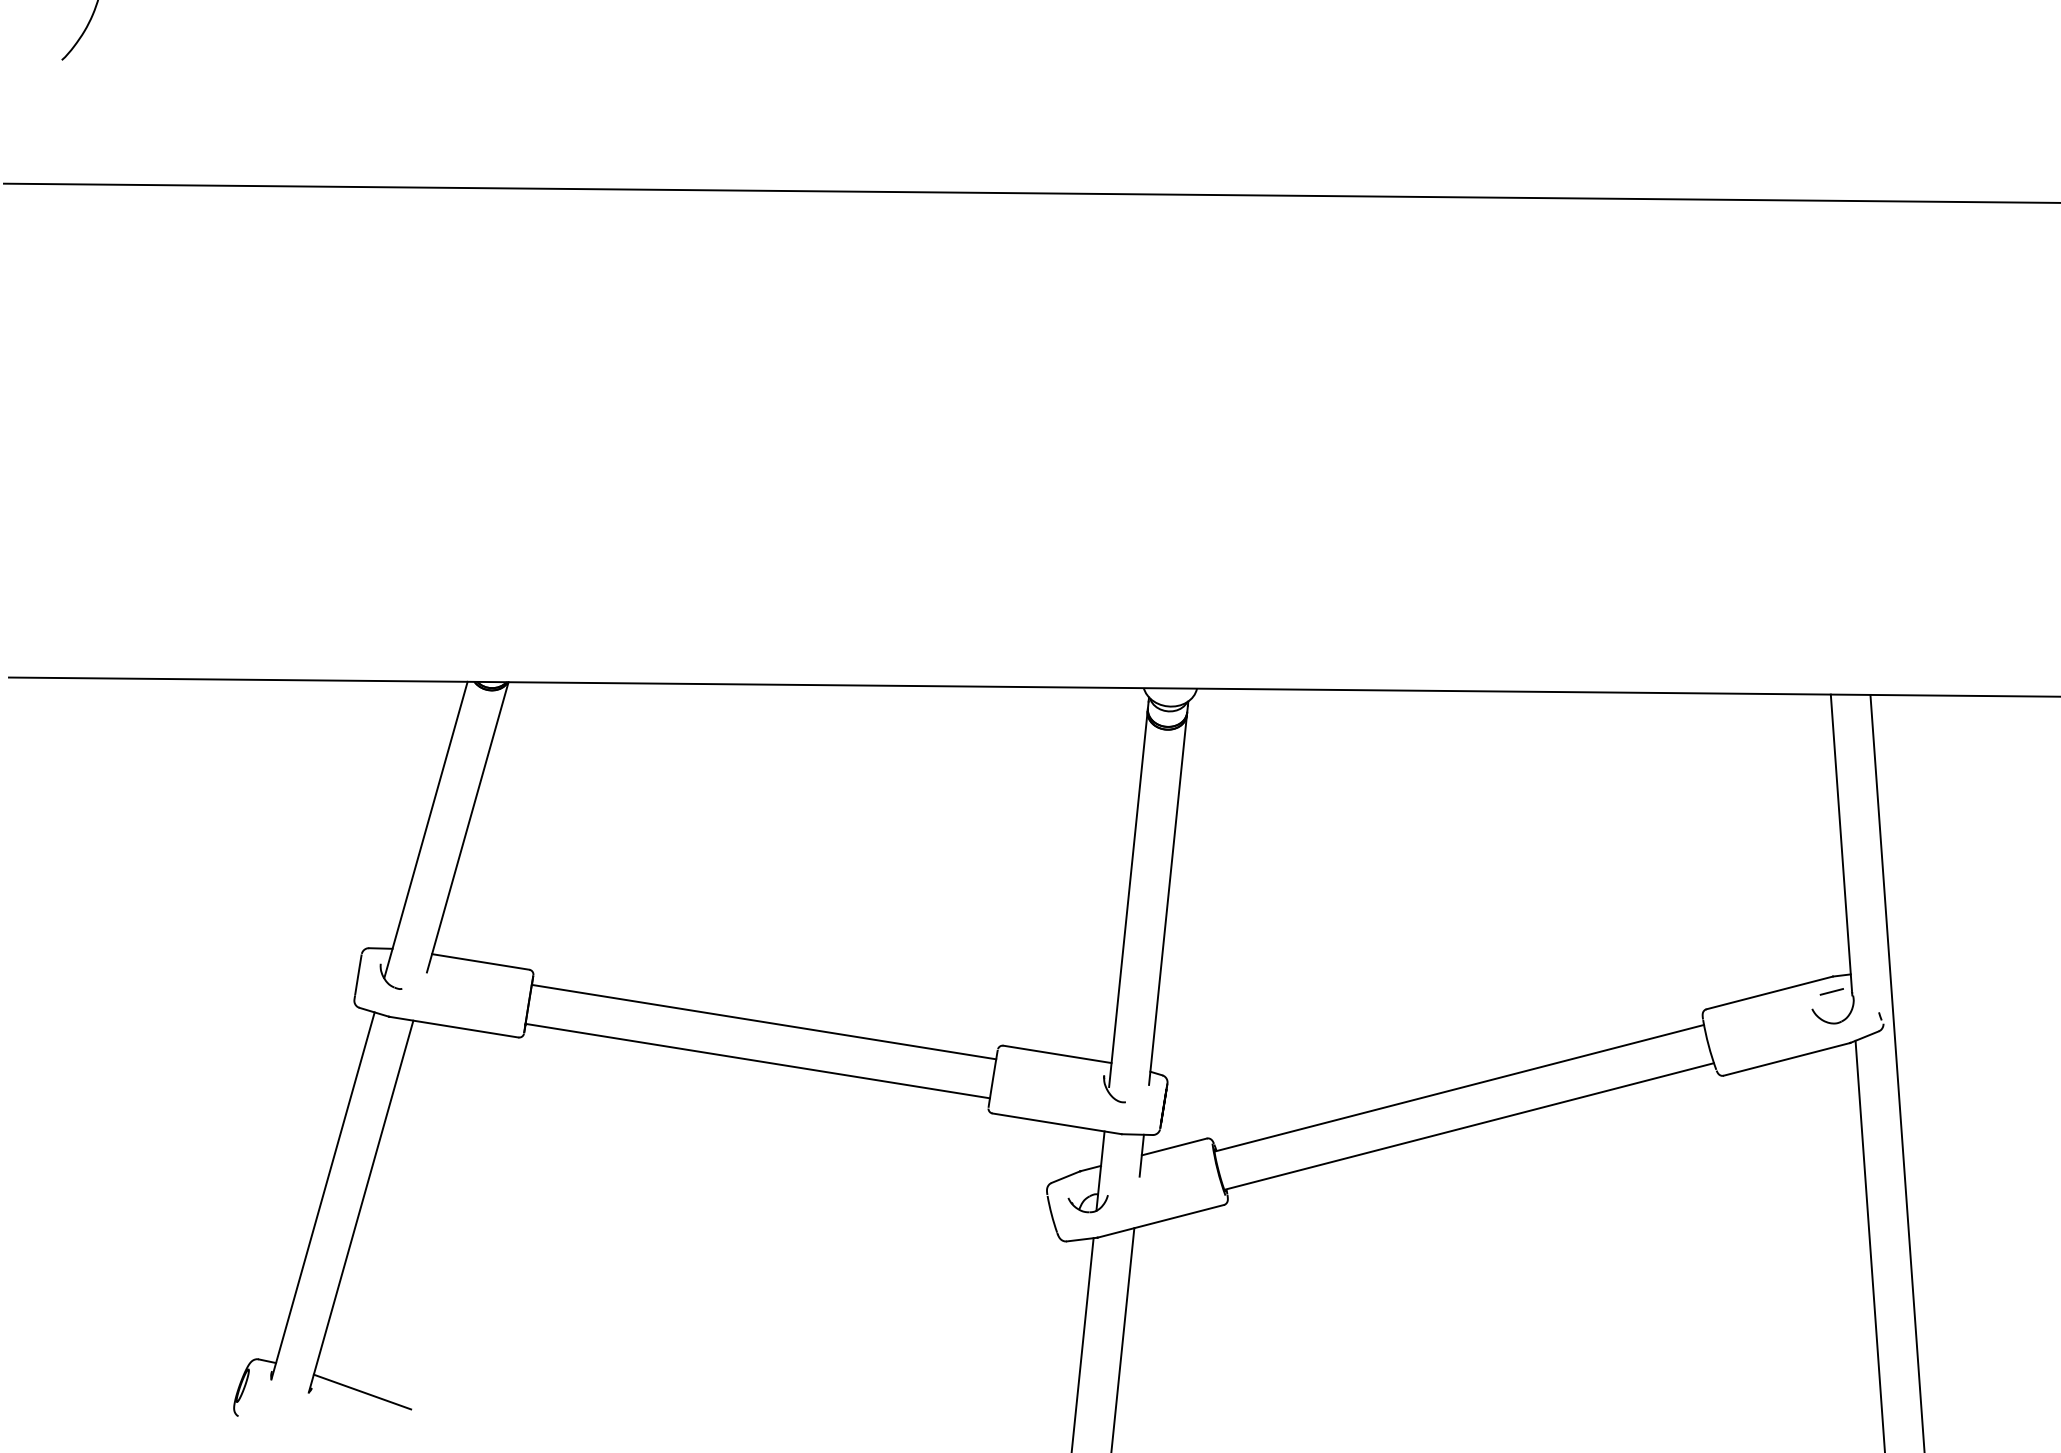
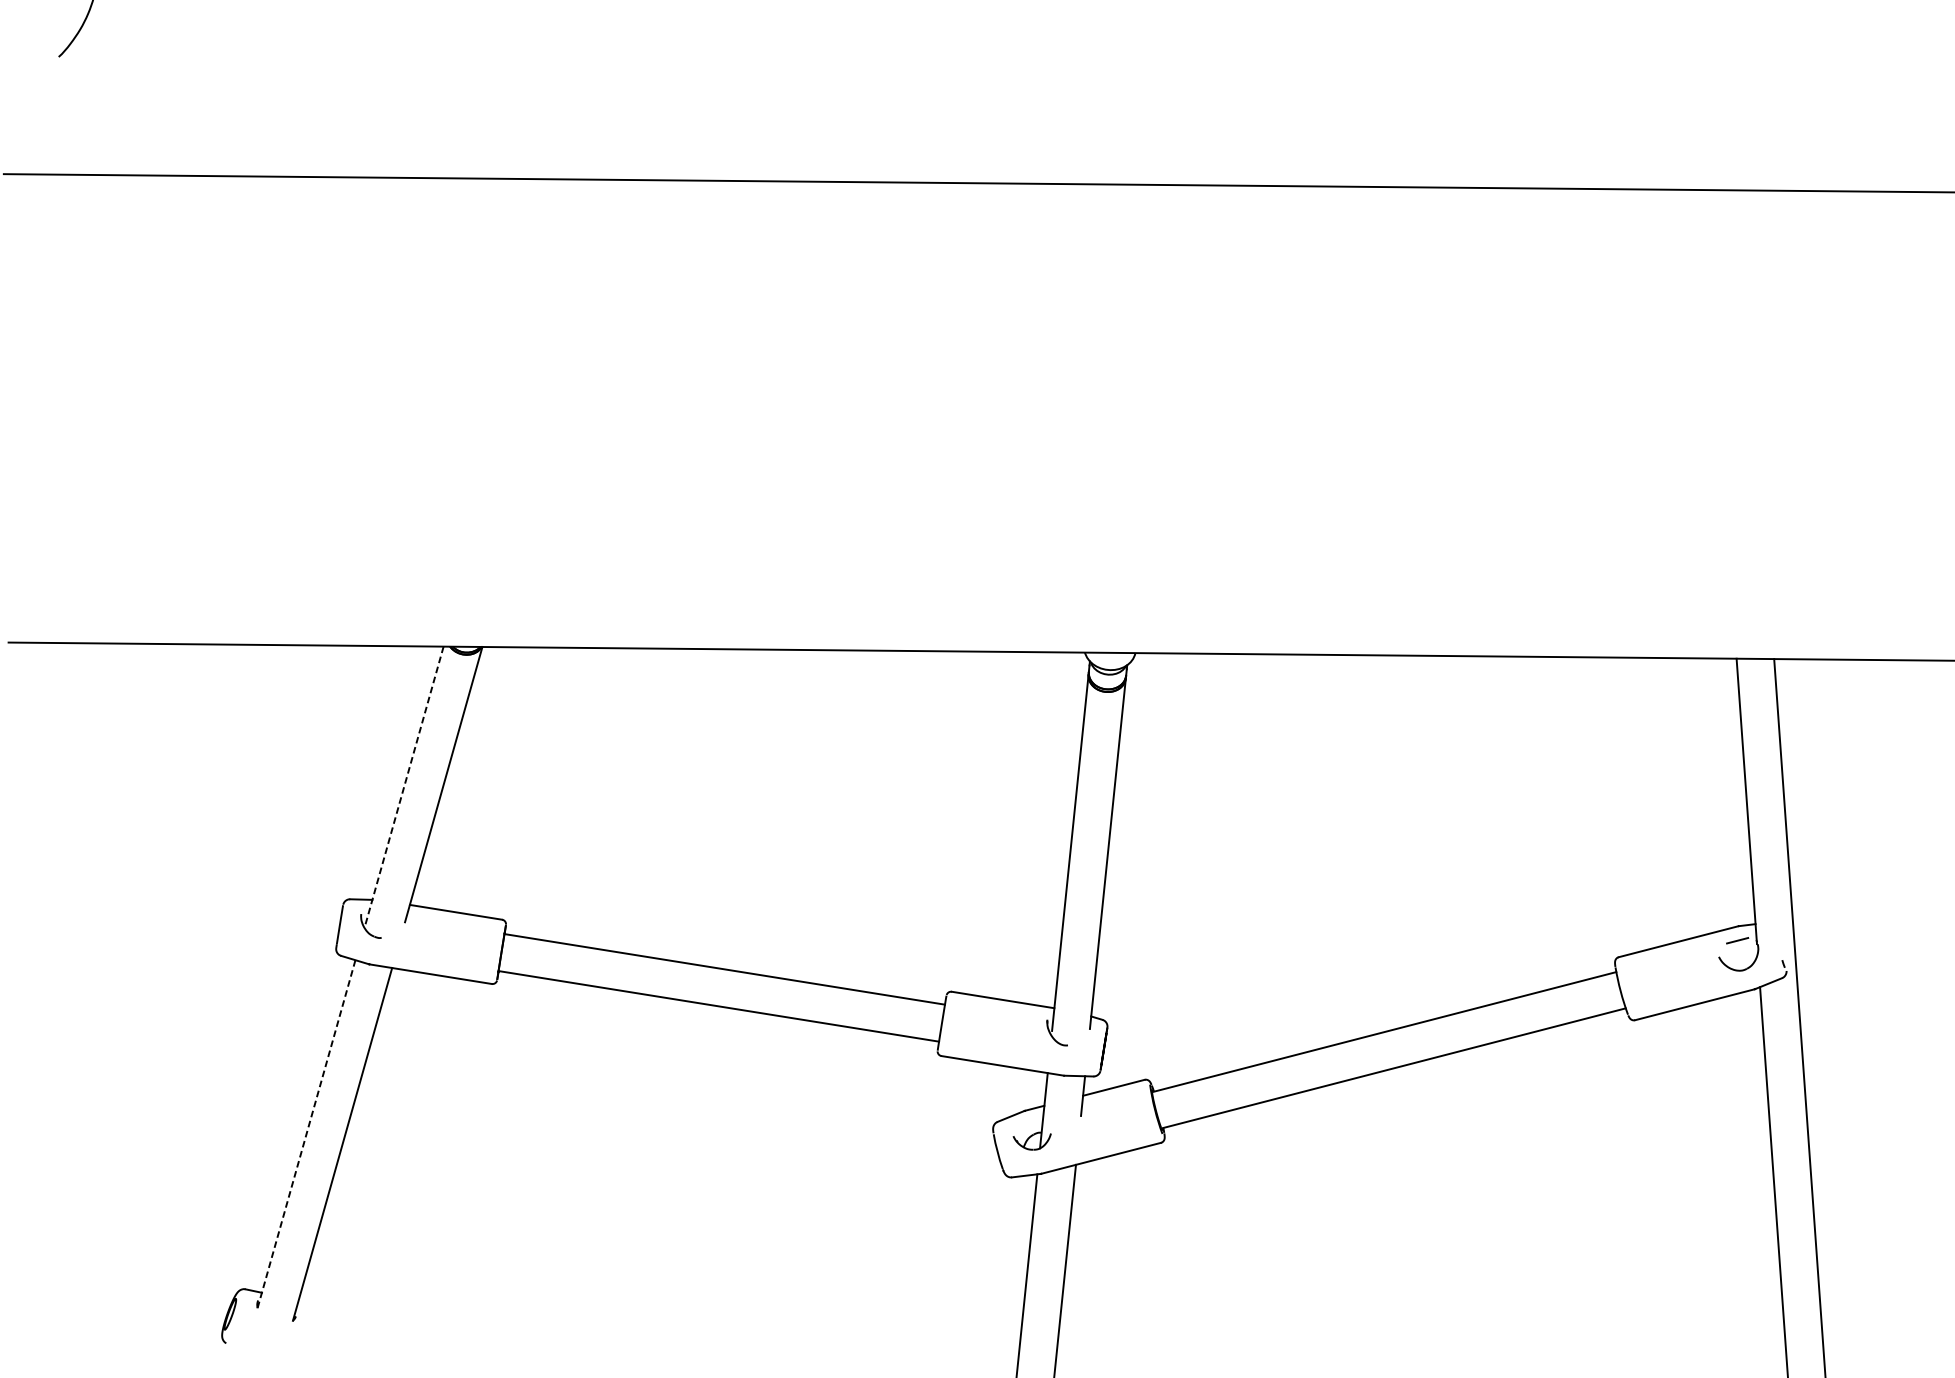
line: (425, 829) -> (403, 786), solid -> dashed
line: (323, 1195) -> (306, 1133), solid -> dashed
line: (362, 1391) -> (343, 1319), removed

